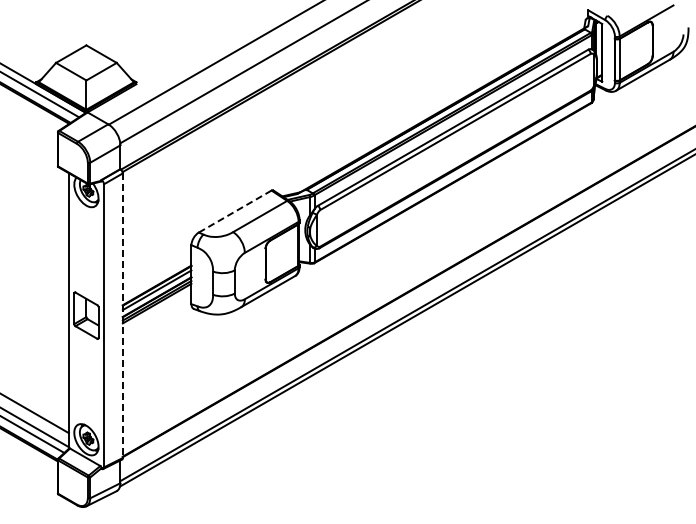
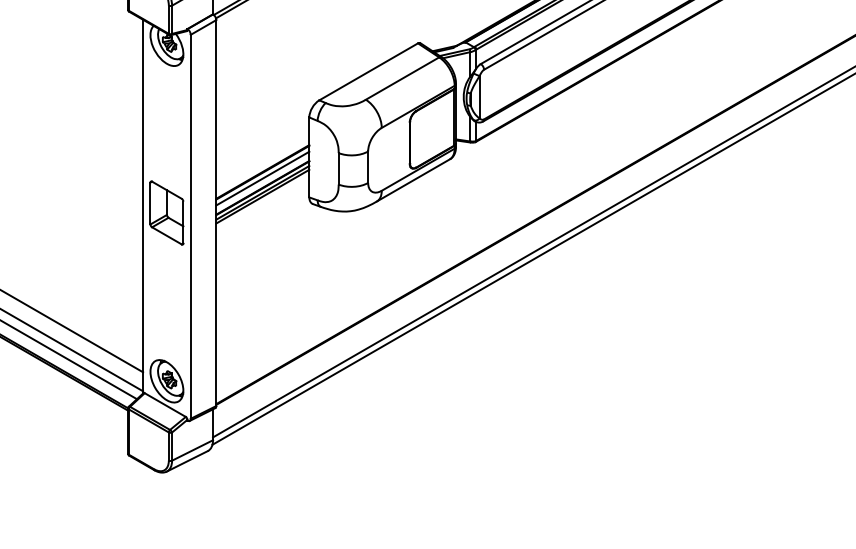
line: (235, 211) -> (369, 71), dashed -> solid
line: (122, 316) -> (215, 214), dashed -> solid

